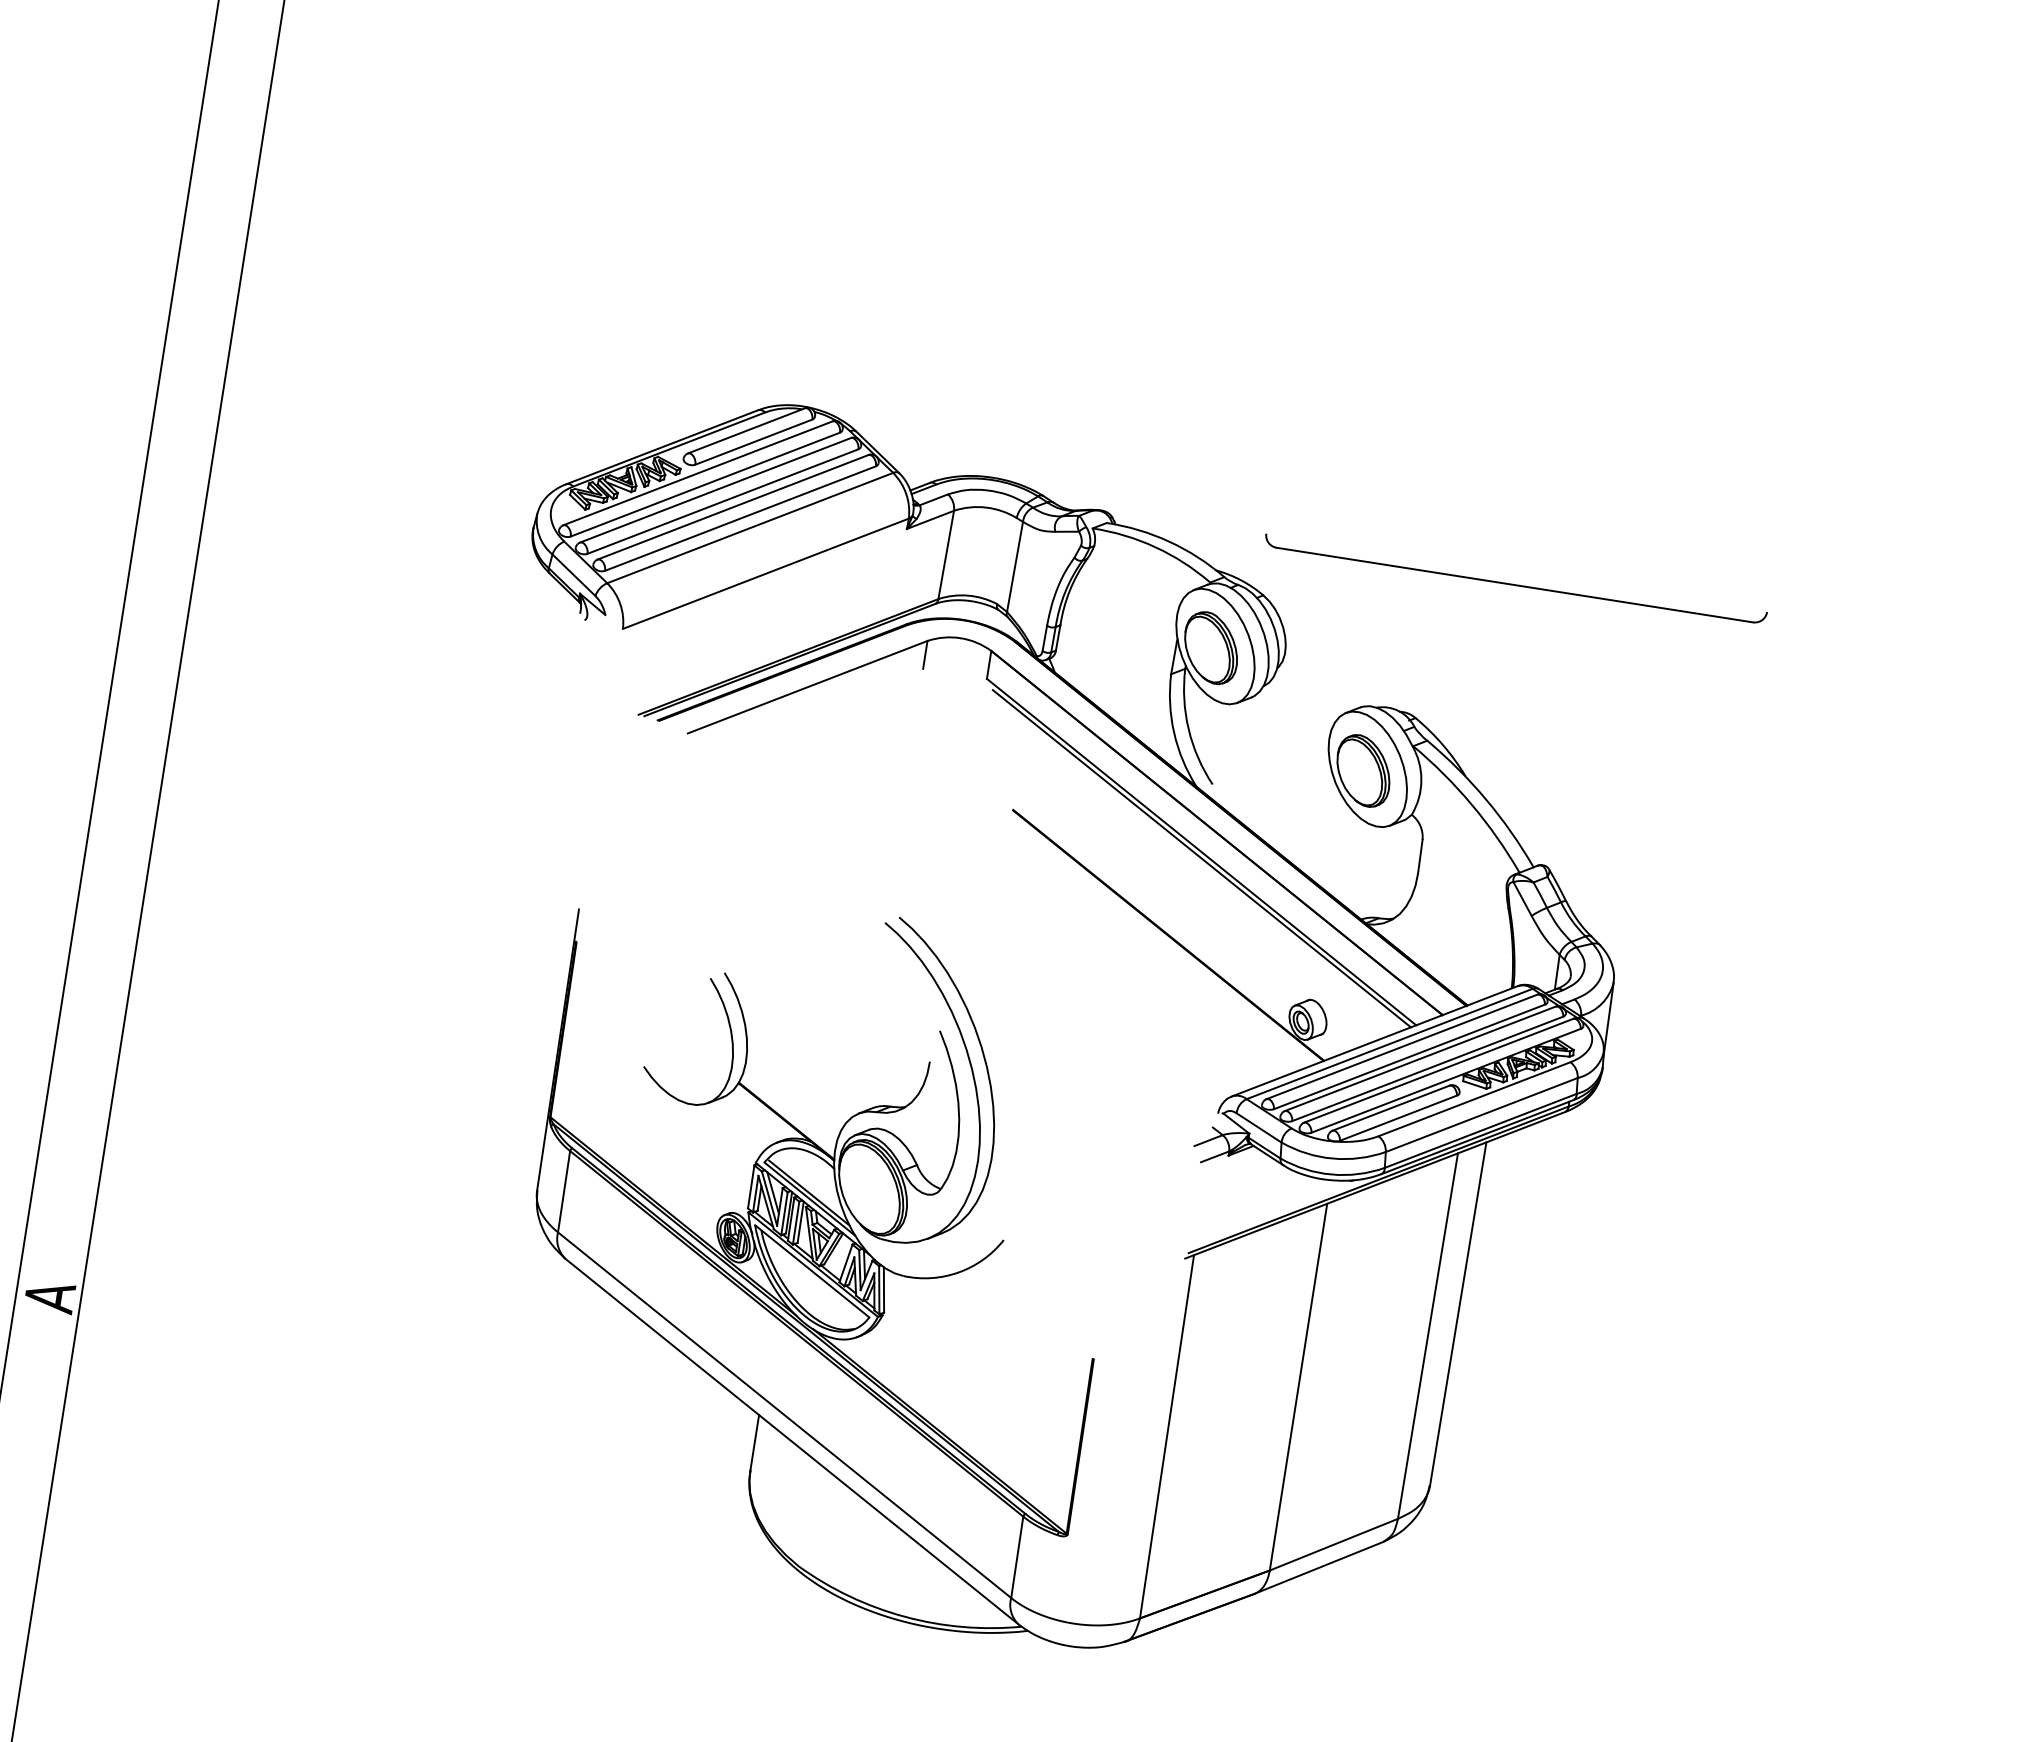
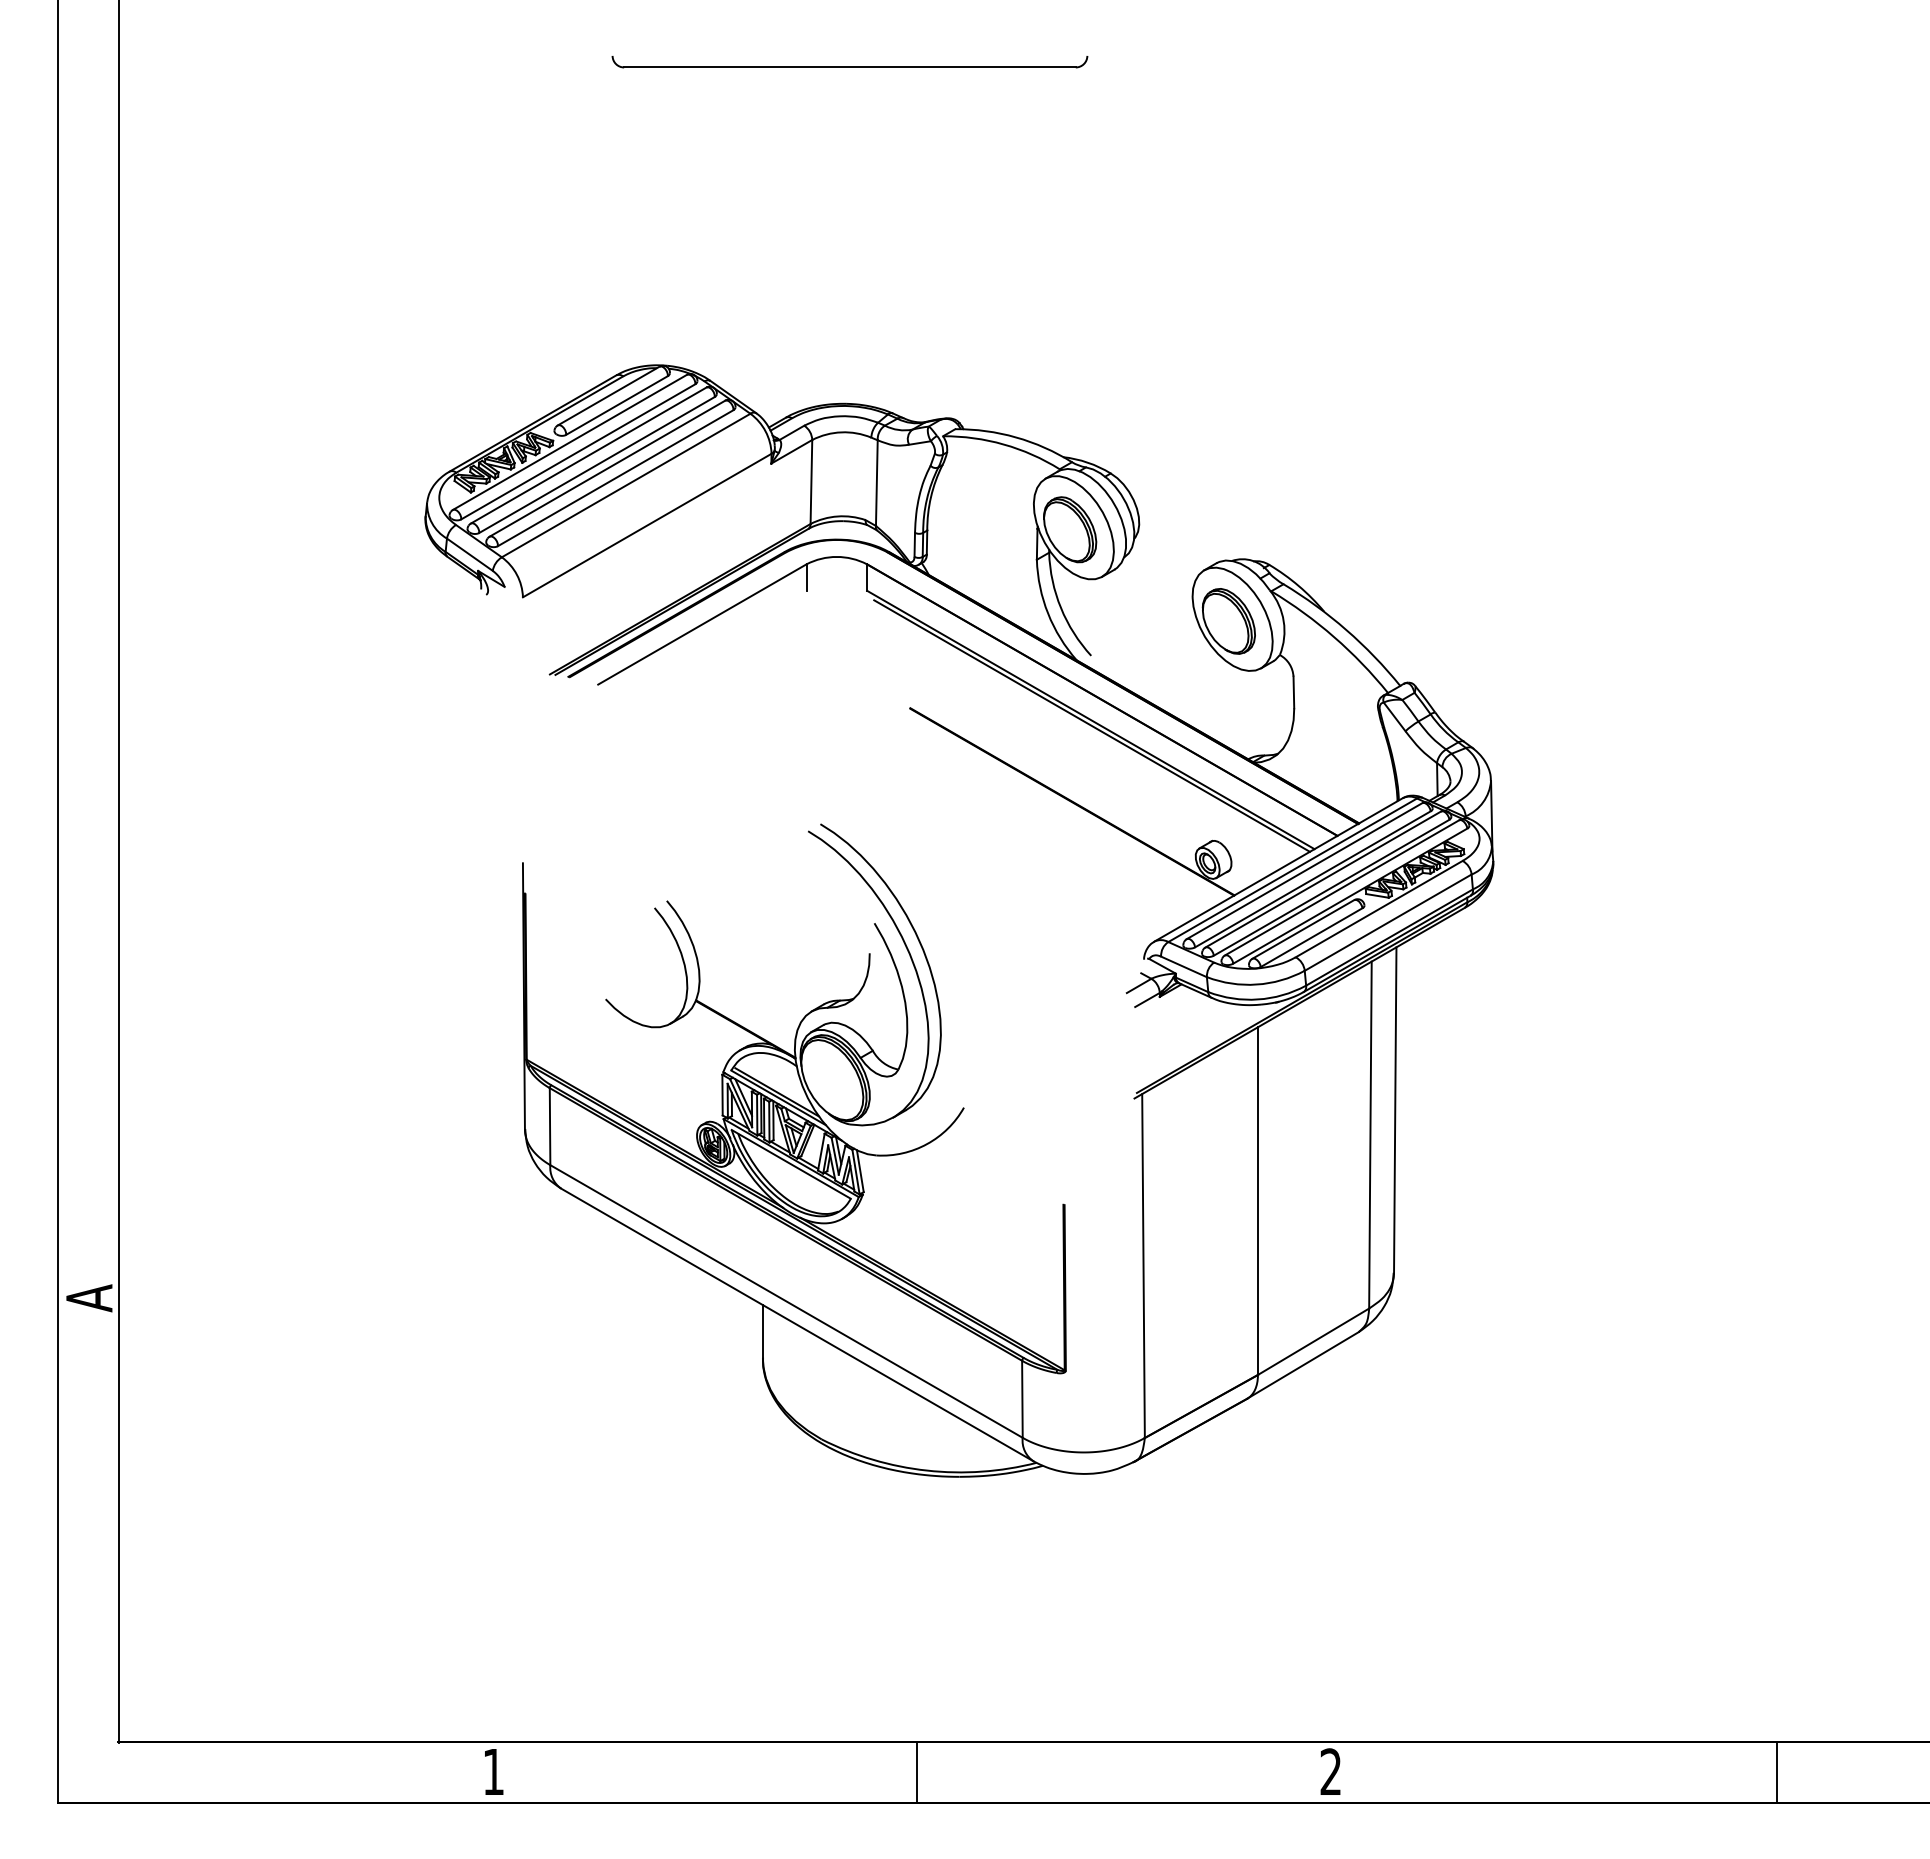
part: (1515, 579) -> (849, 62), moved

